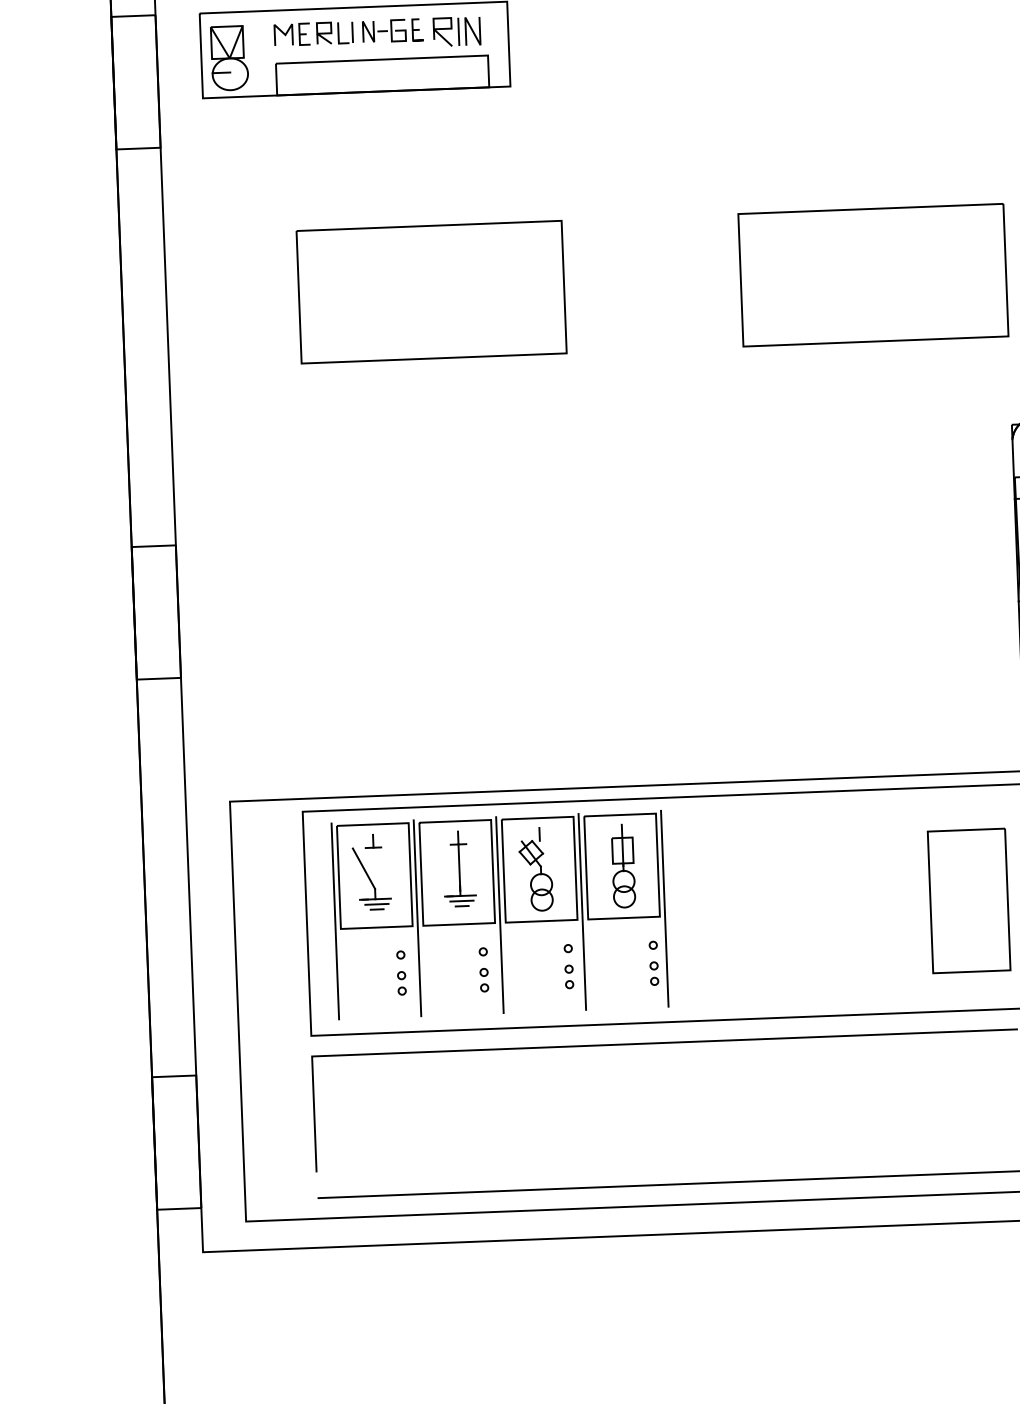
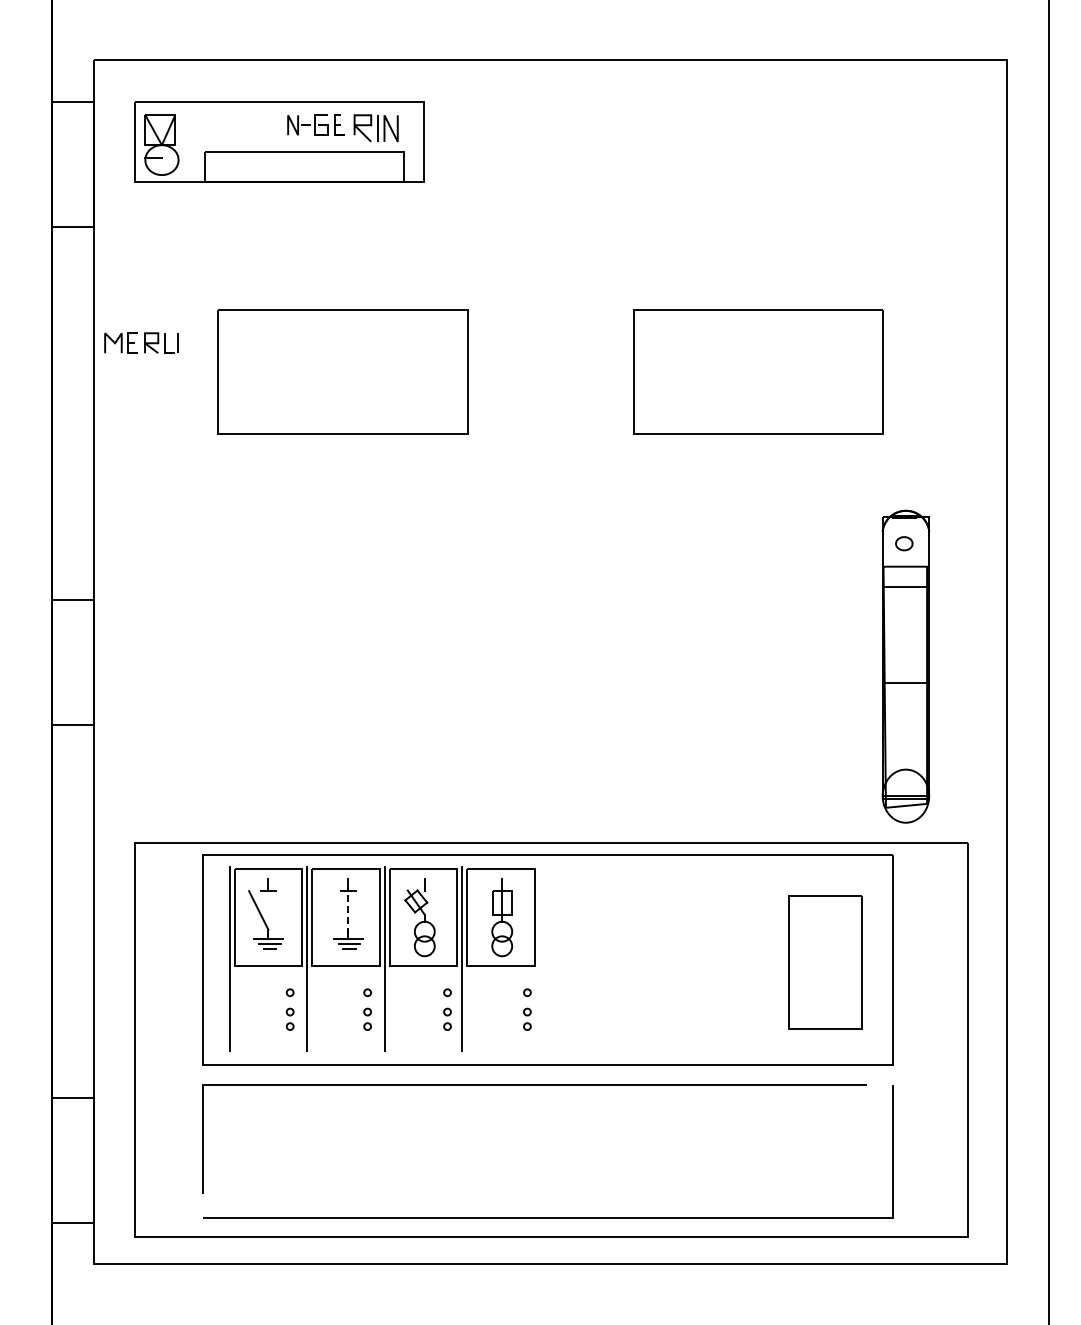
part: (313, 33) -> (141, 342), moved
line: (459, 867) -> (348, 912), solid -> dashed
line: (664, 908) -> (539, 958), removed

